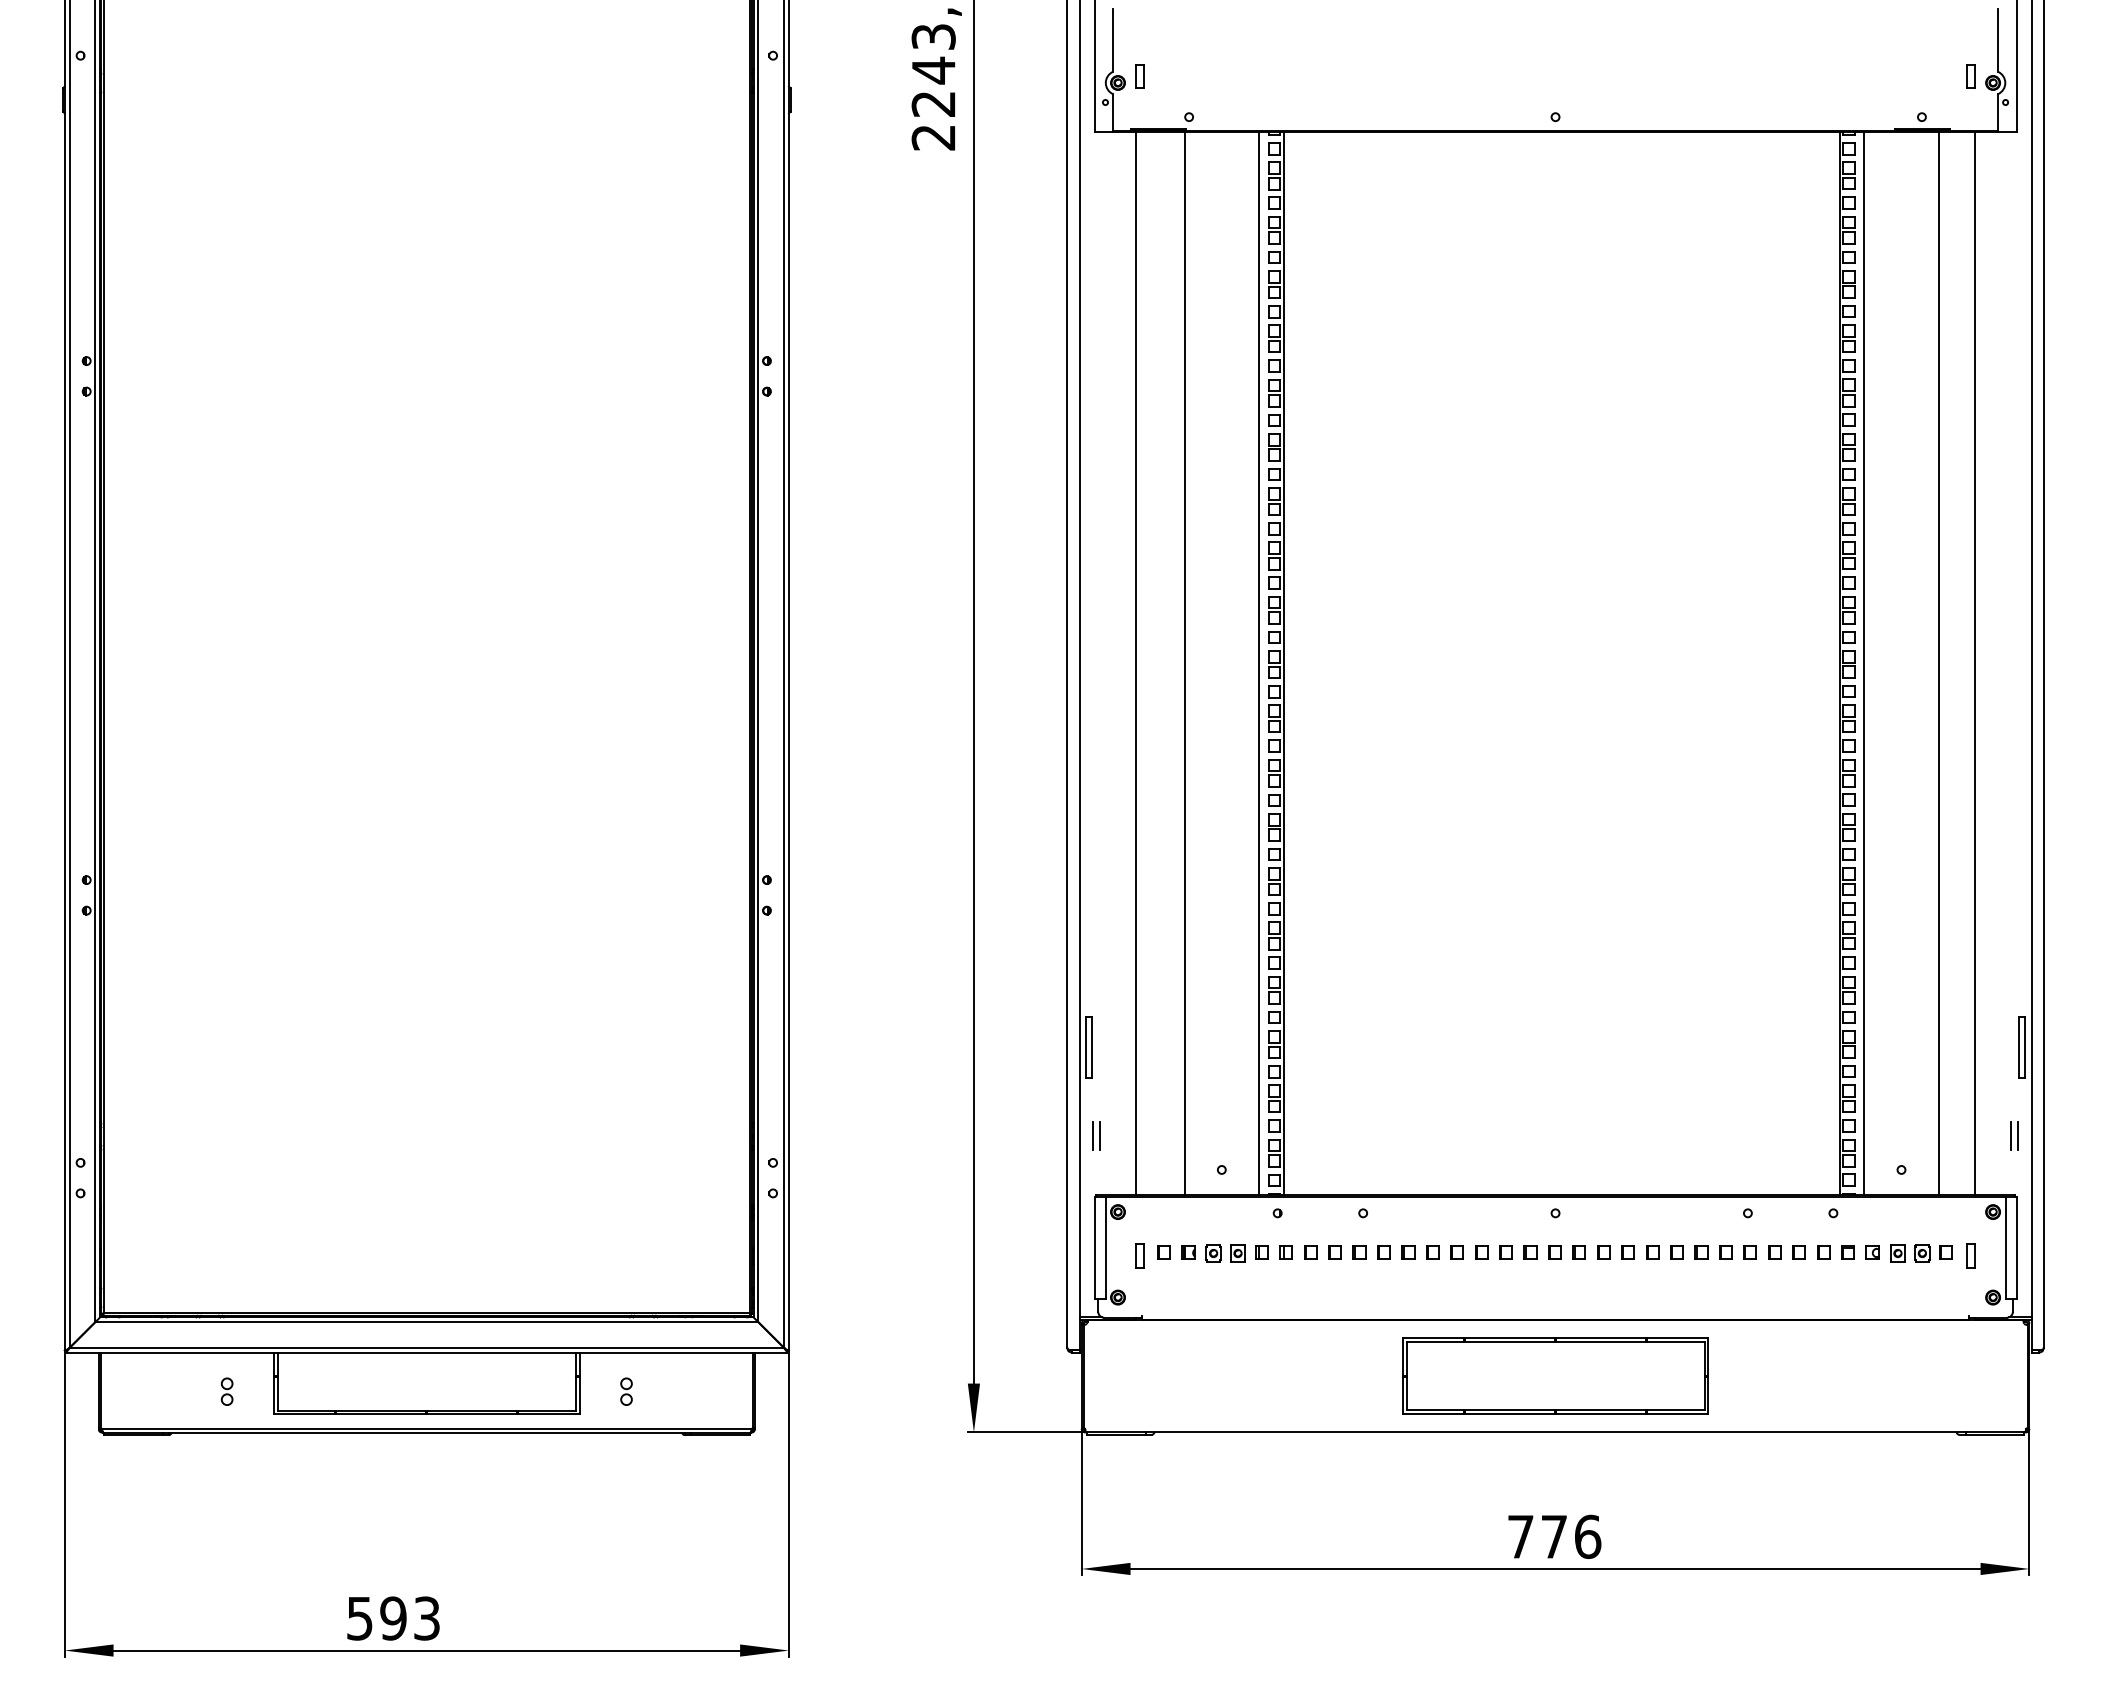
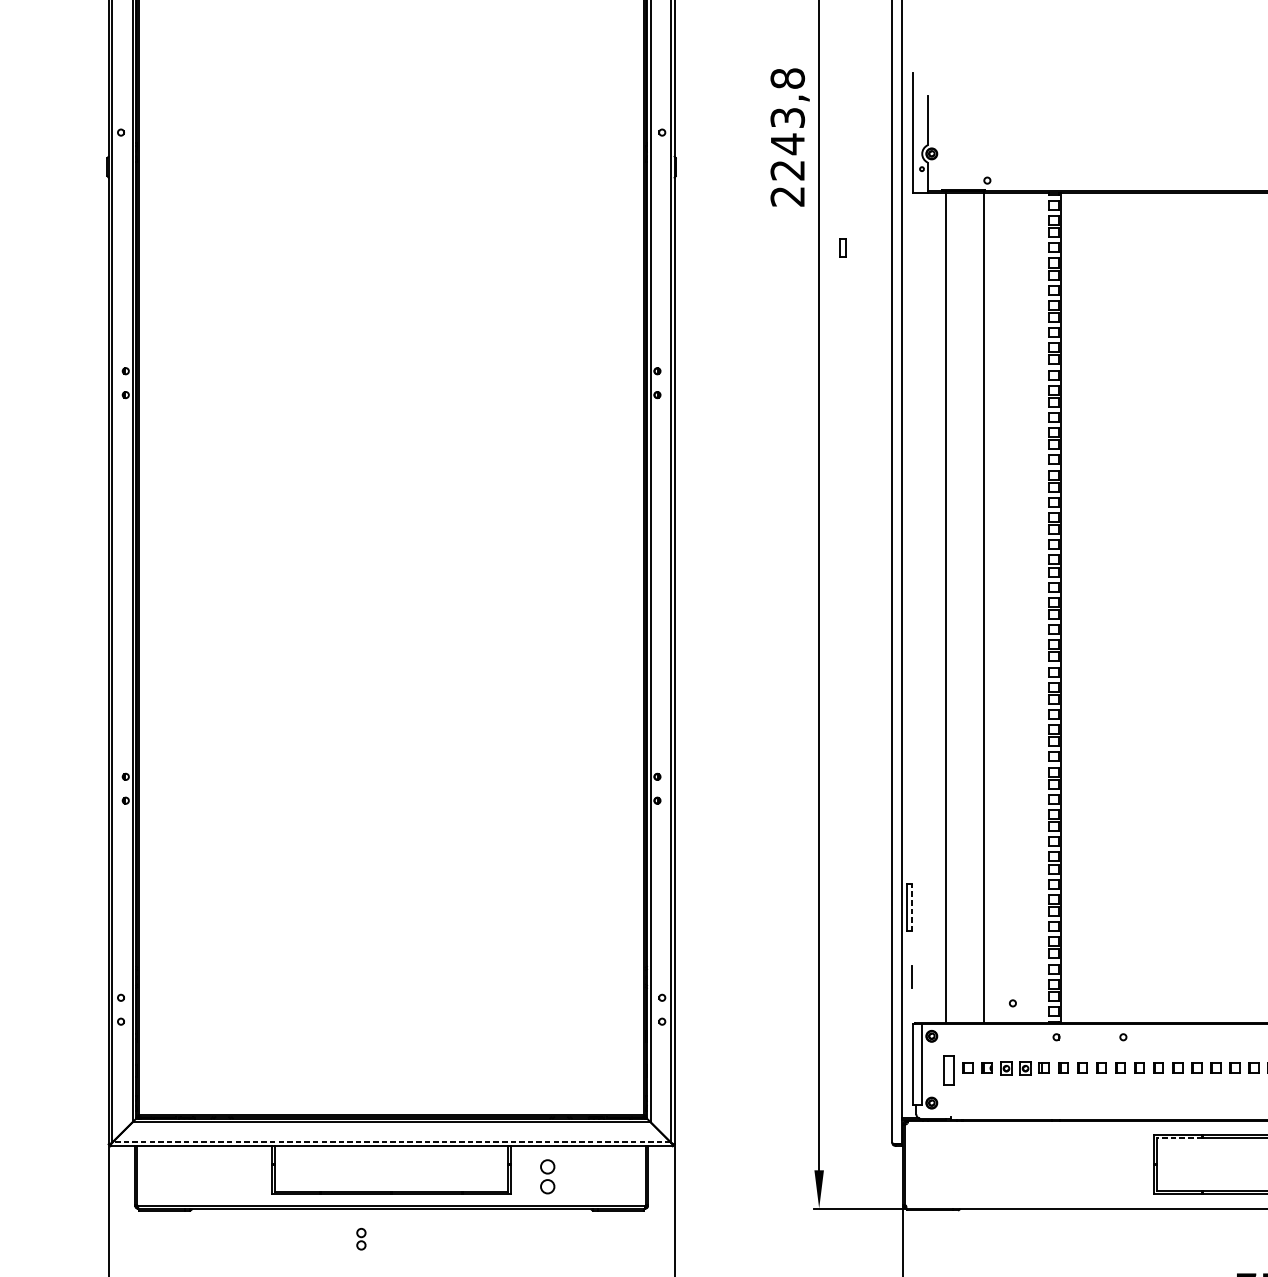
part: (1139, 76) -> (842, 248), moved
line: (1259, 663) -> (1042, 607), removed
line: (1092, 1047) -> (911, 907), solid -> dashed
line: (1100, 1136) -> (918, 977), removed
part: (1139, 1255) -> (948, 1070), size x1.6
line: (1435, 1342) -> (1179, 1138), solid -> dashed
line: (426, 1347) -> (391, 1142), solid -> dashed
part: (226, 1391) -> (360, 1239), moved
part: (626, 1391) -> (547, 1176), size x1.6

